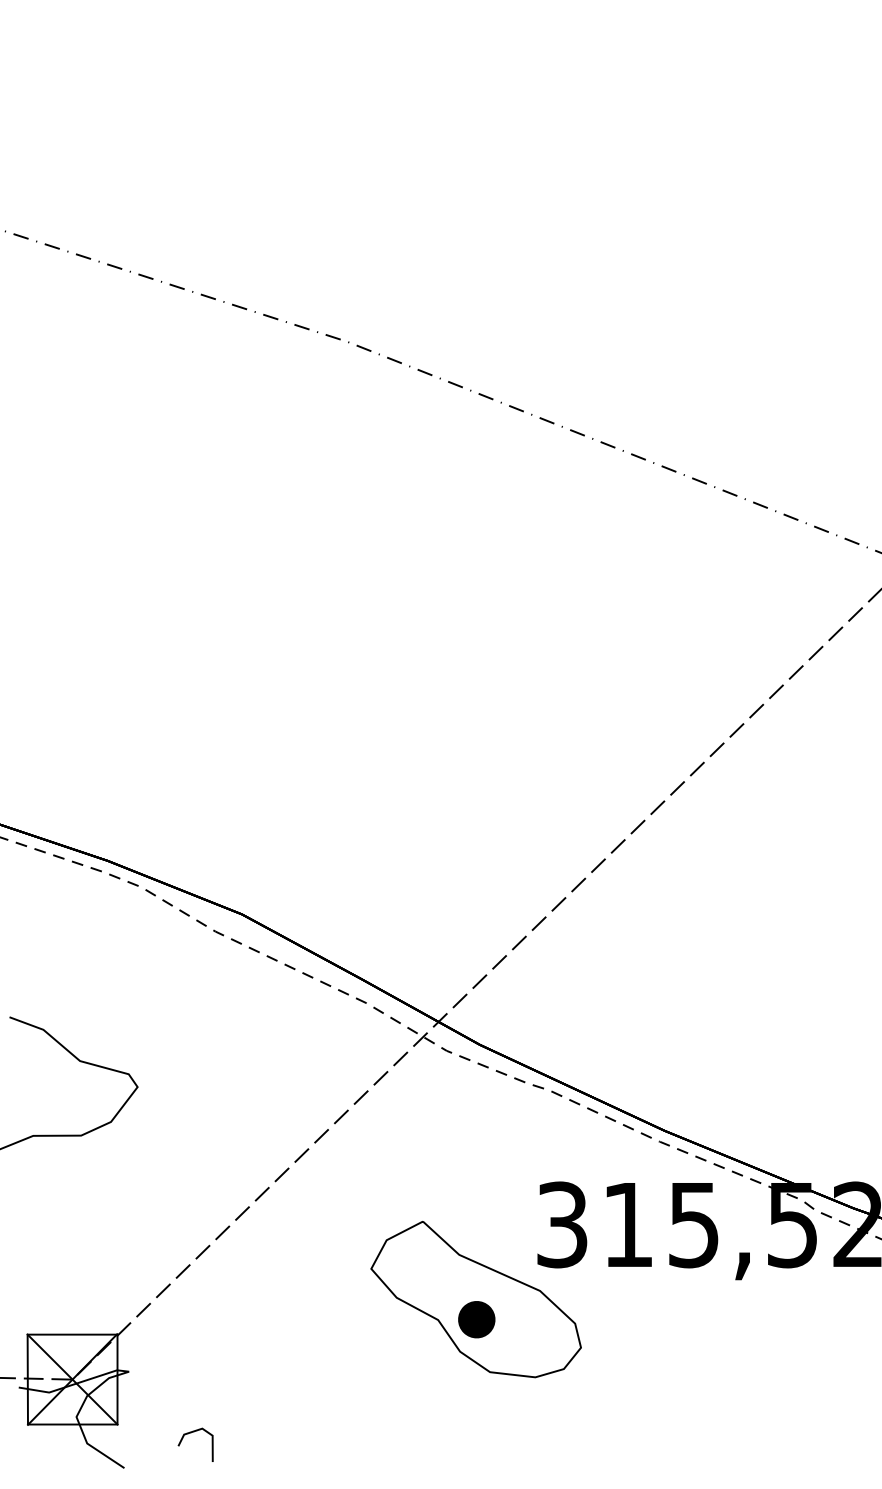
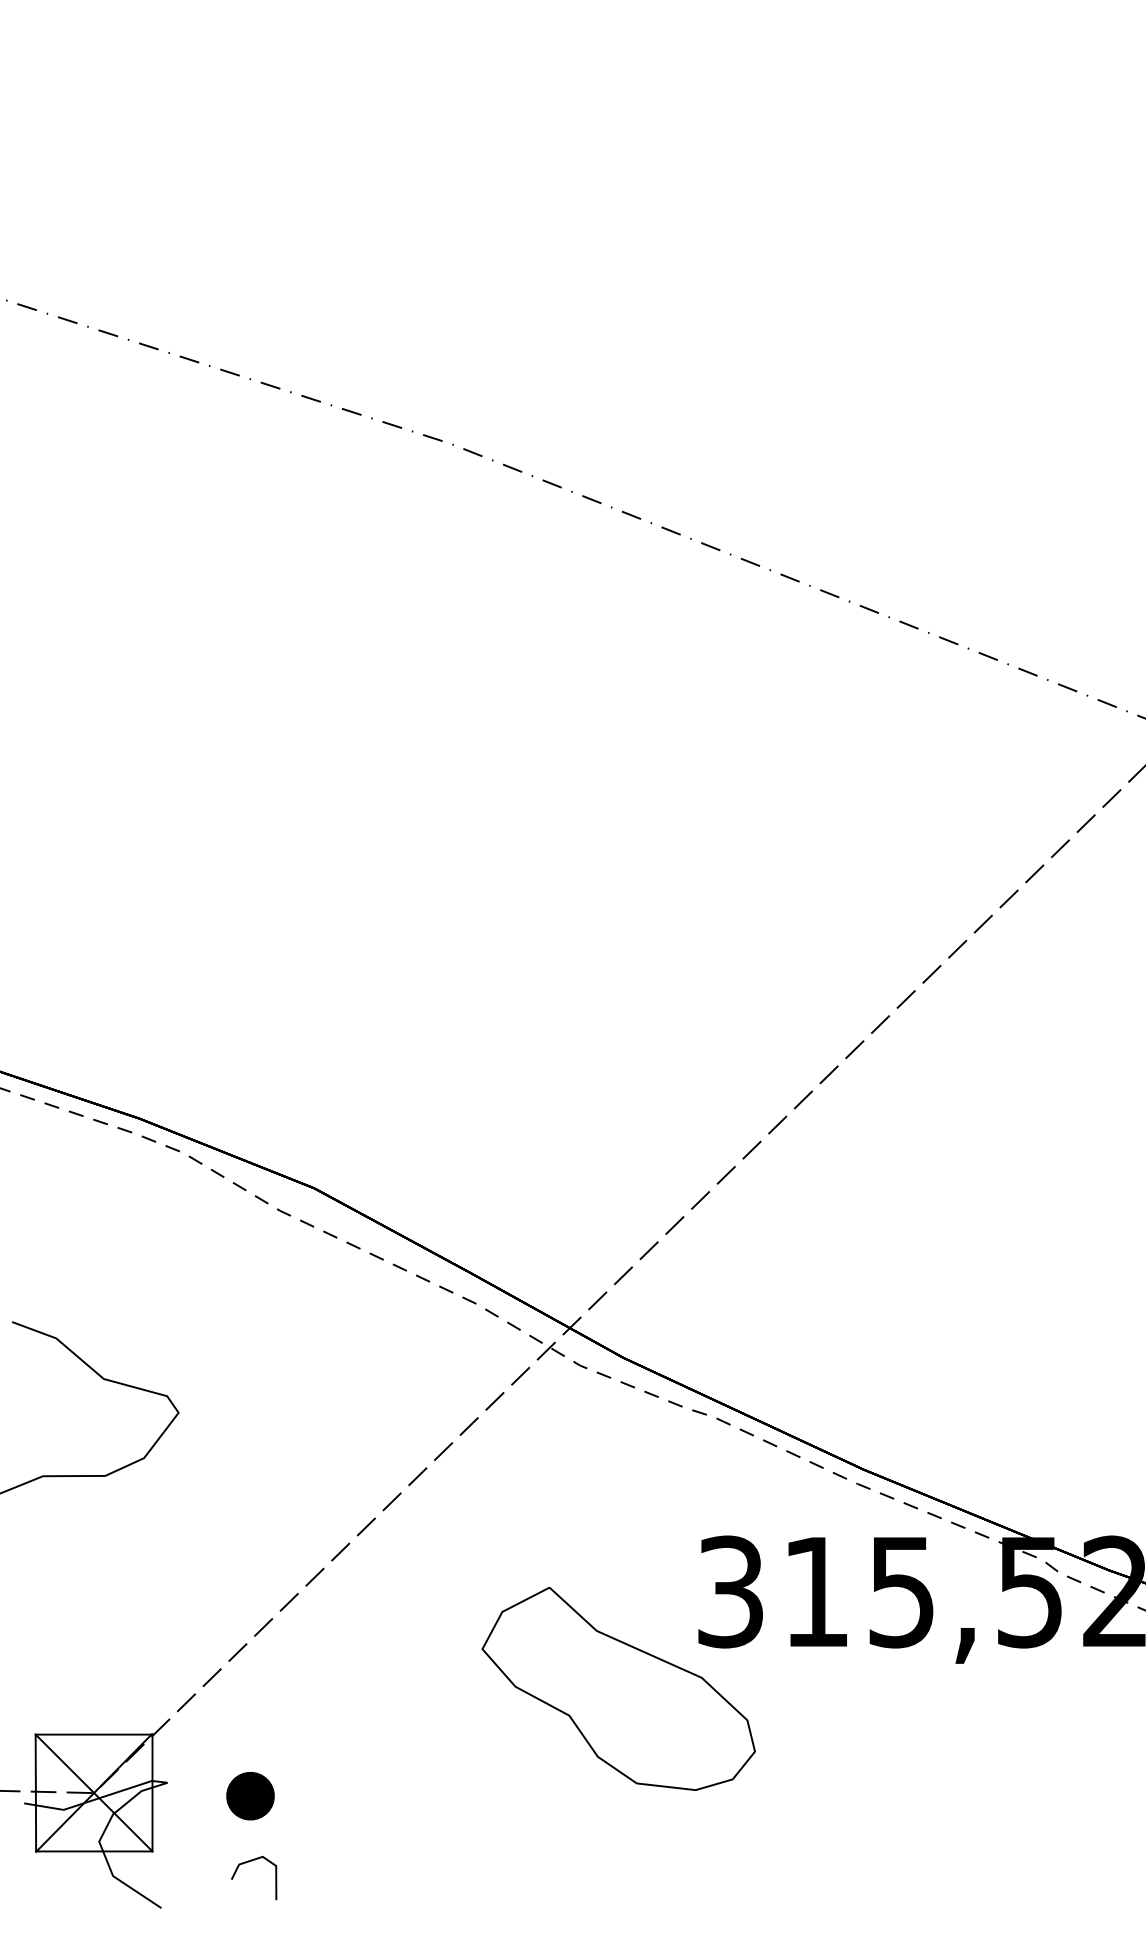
part: (476, 1319) -> (250, 1796), moved

